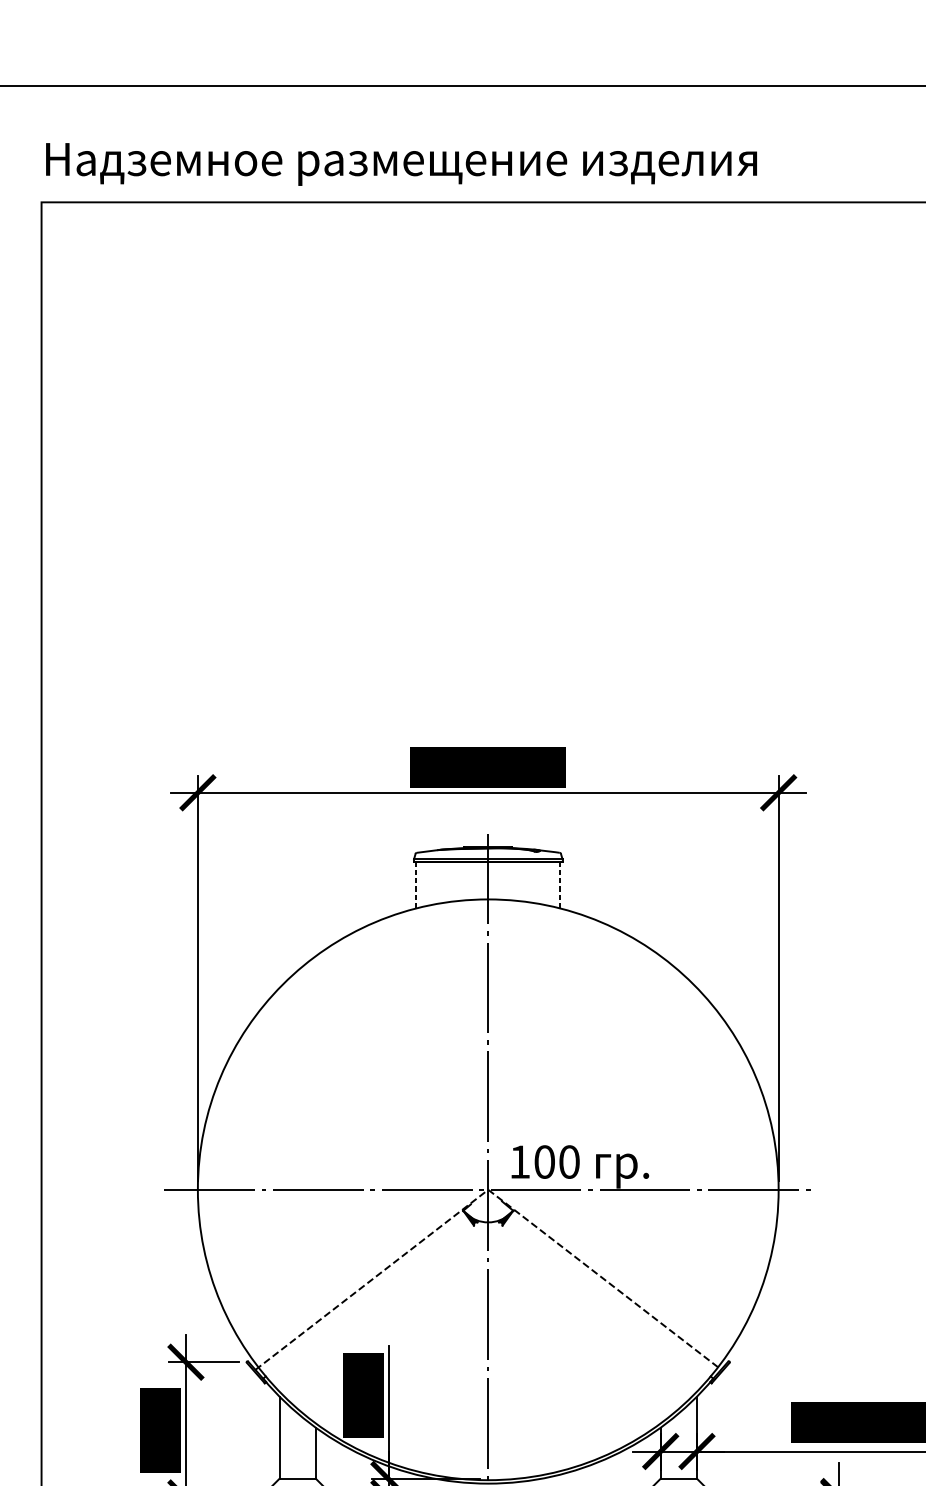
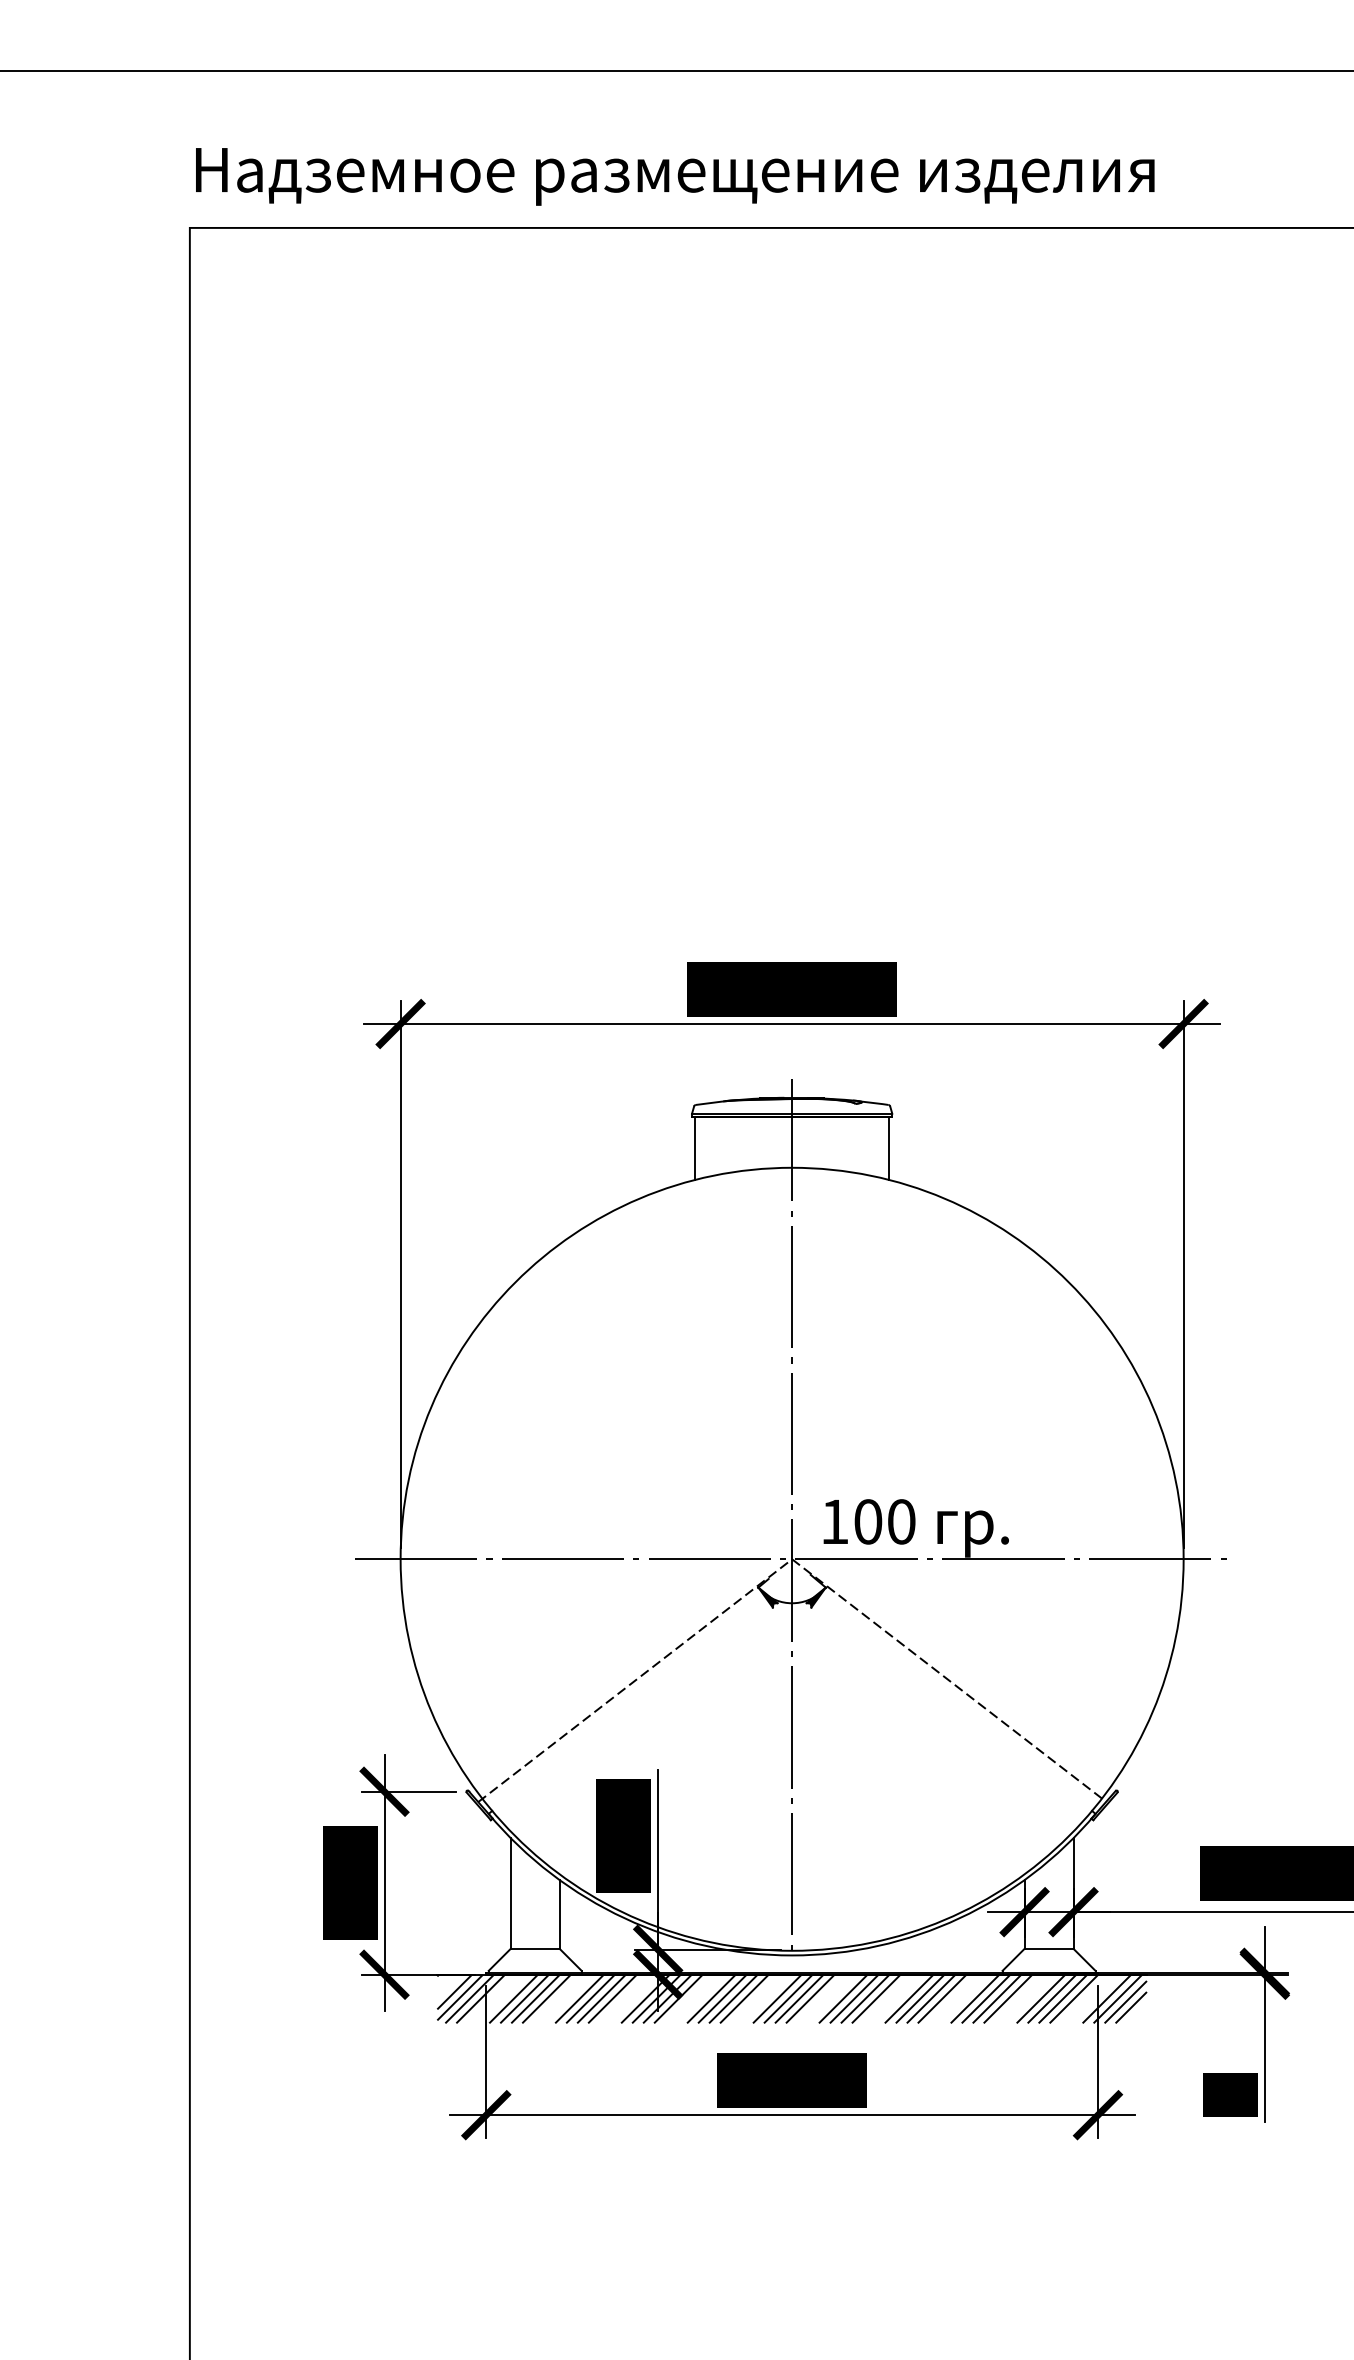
line: (415, 885) -> (694, 1149), dashed -> solid
line: (560, 885) -> (889, 1149), dashed -> solid

